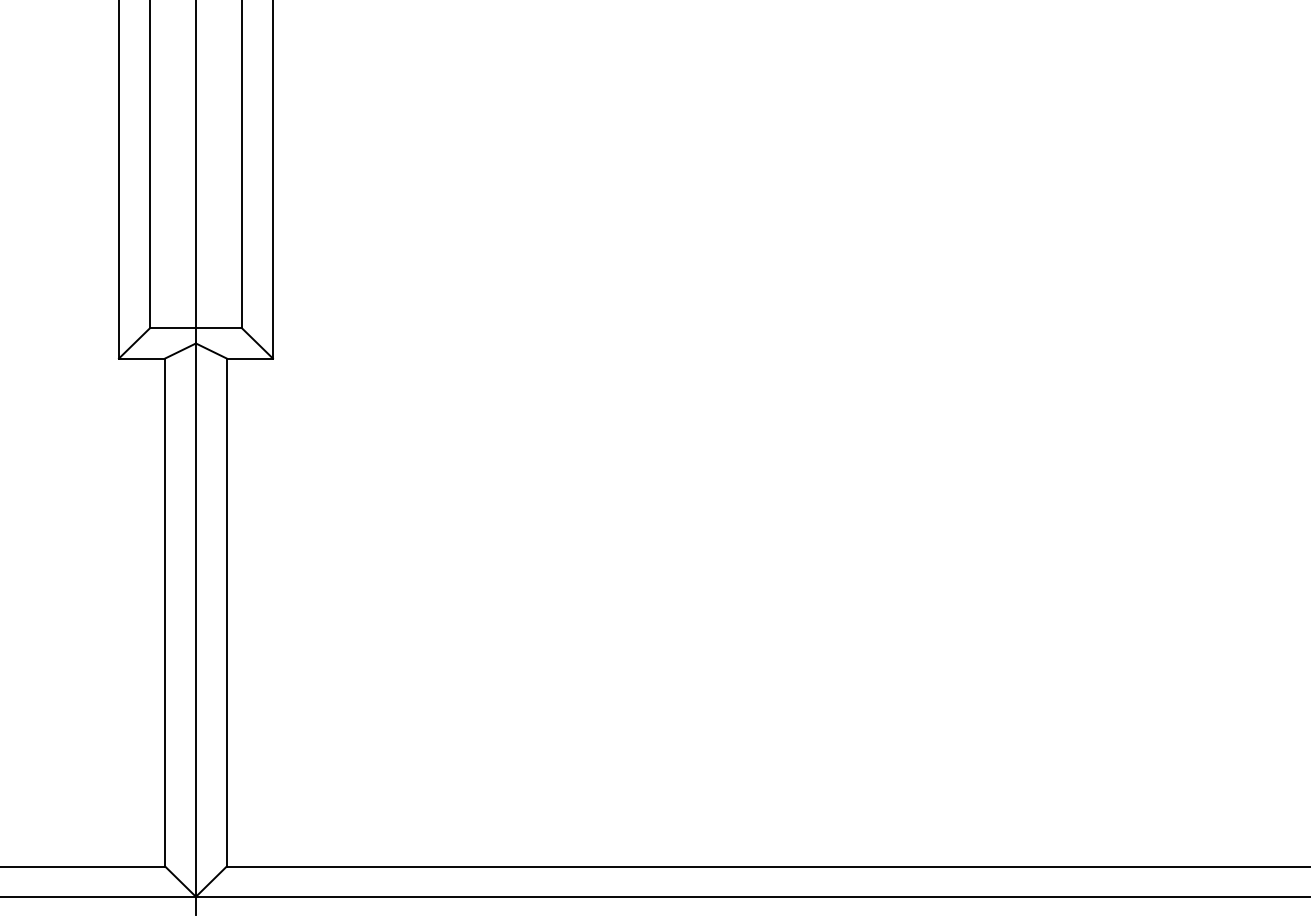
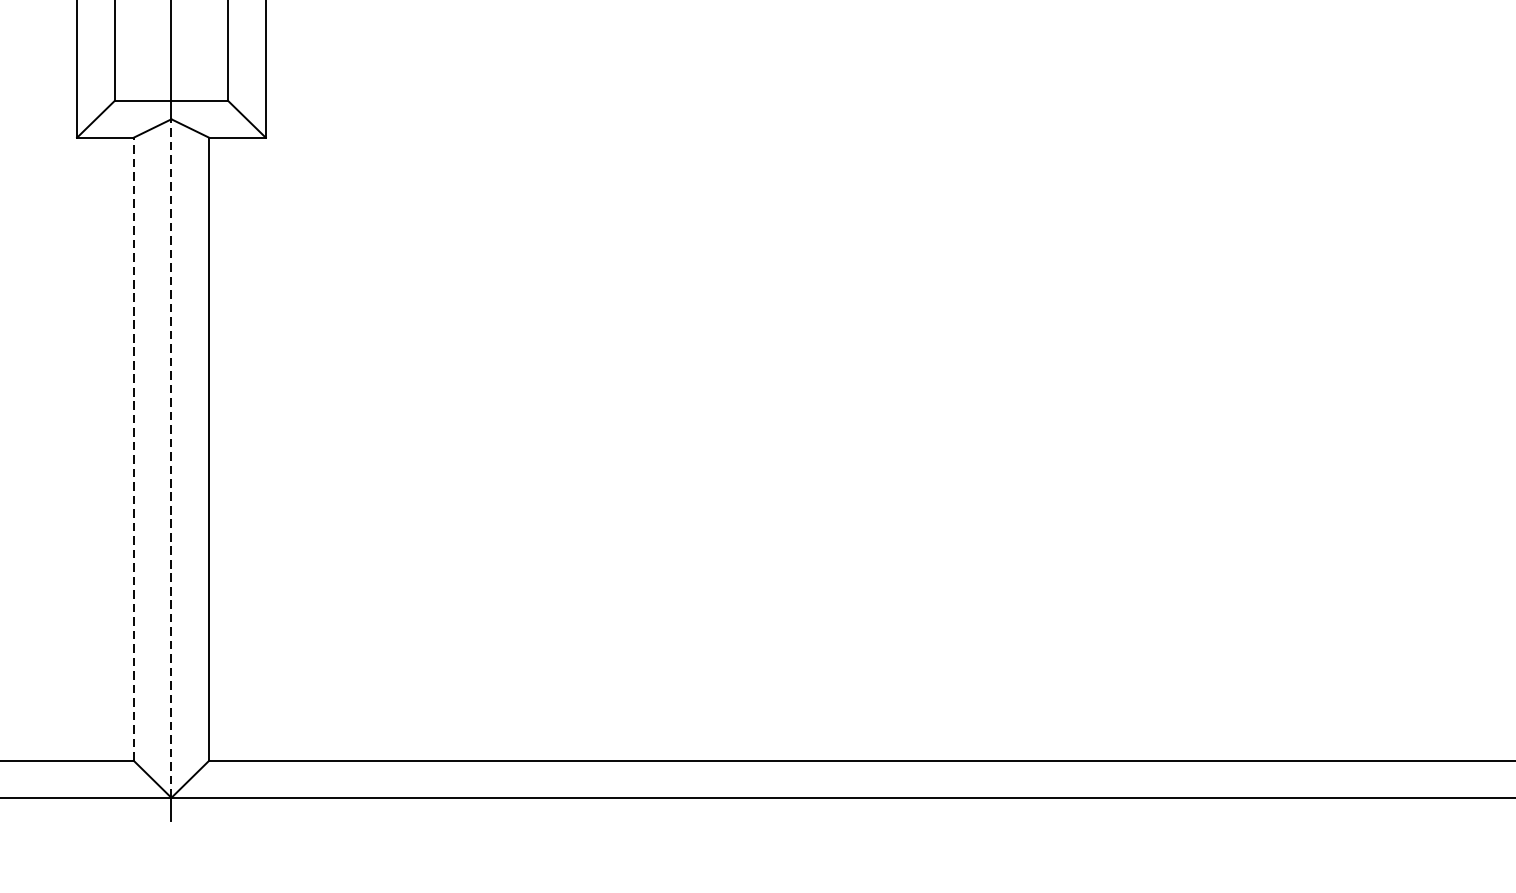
line: (165, 612) -> (134, 449), solid -> dashed
line: (195, 620) -> (170, 459), solid -> dashed

